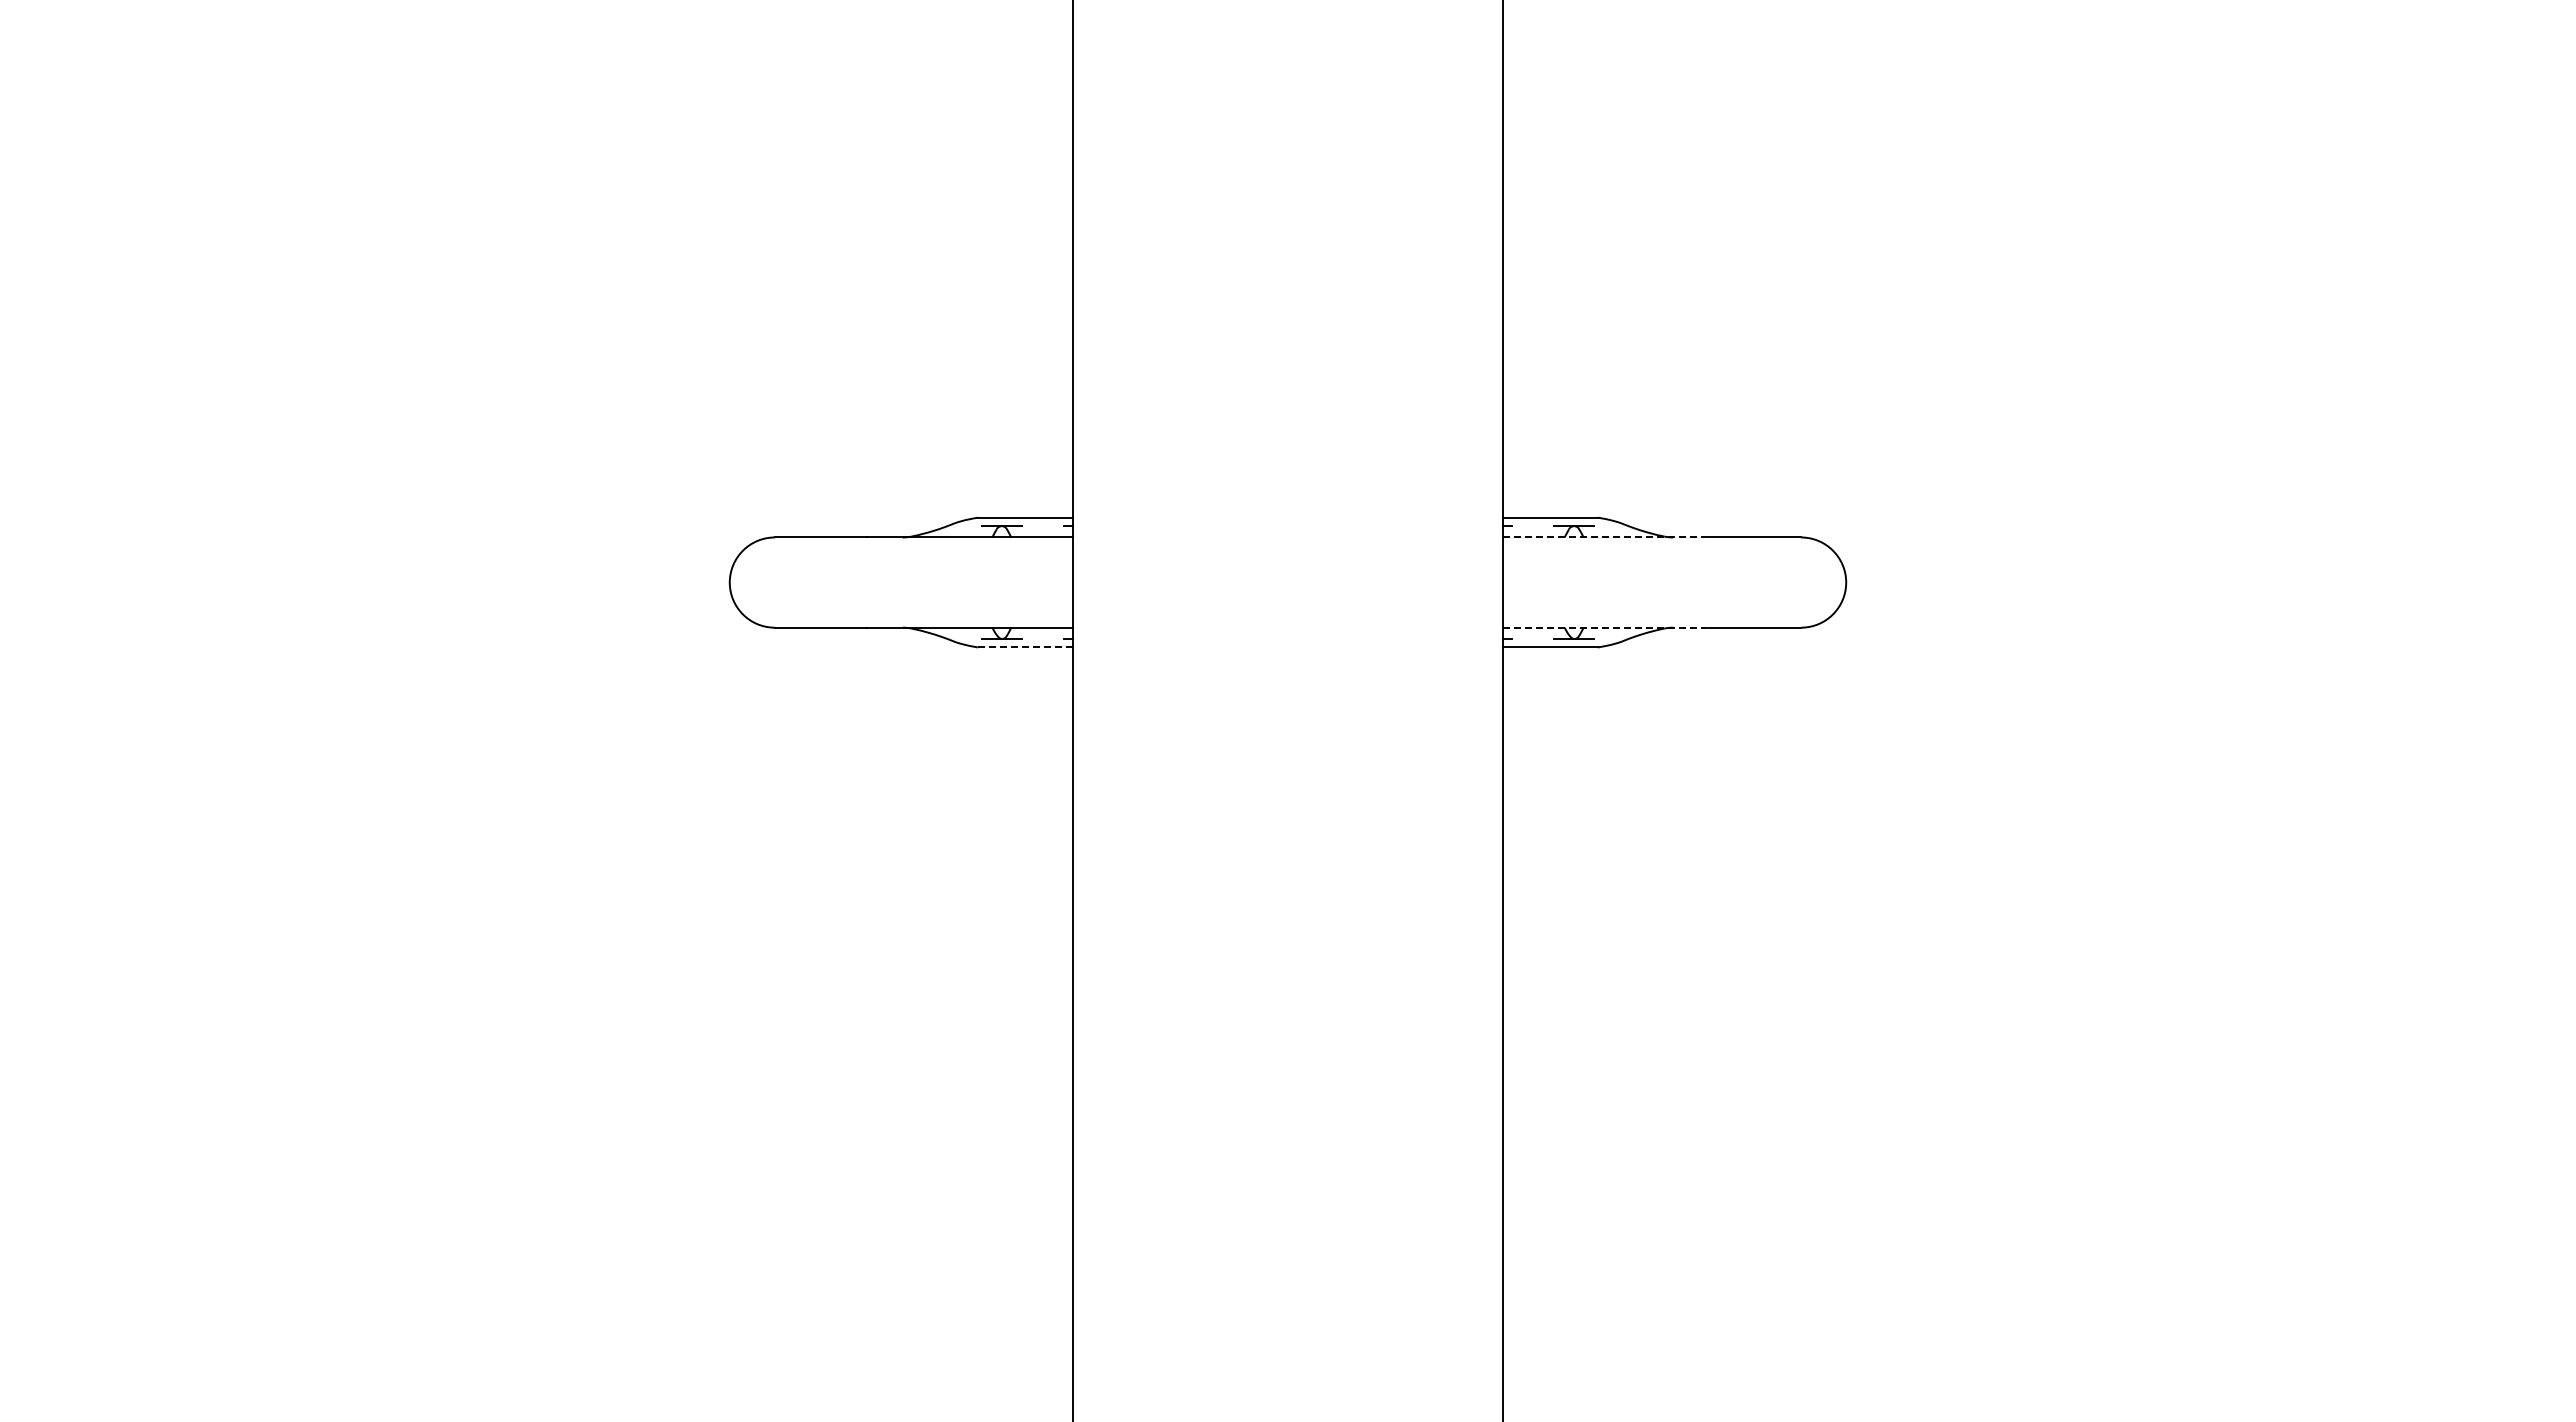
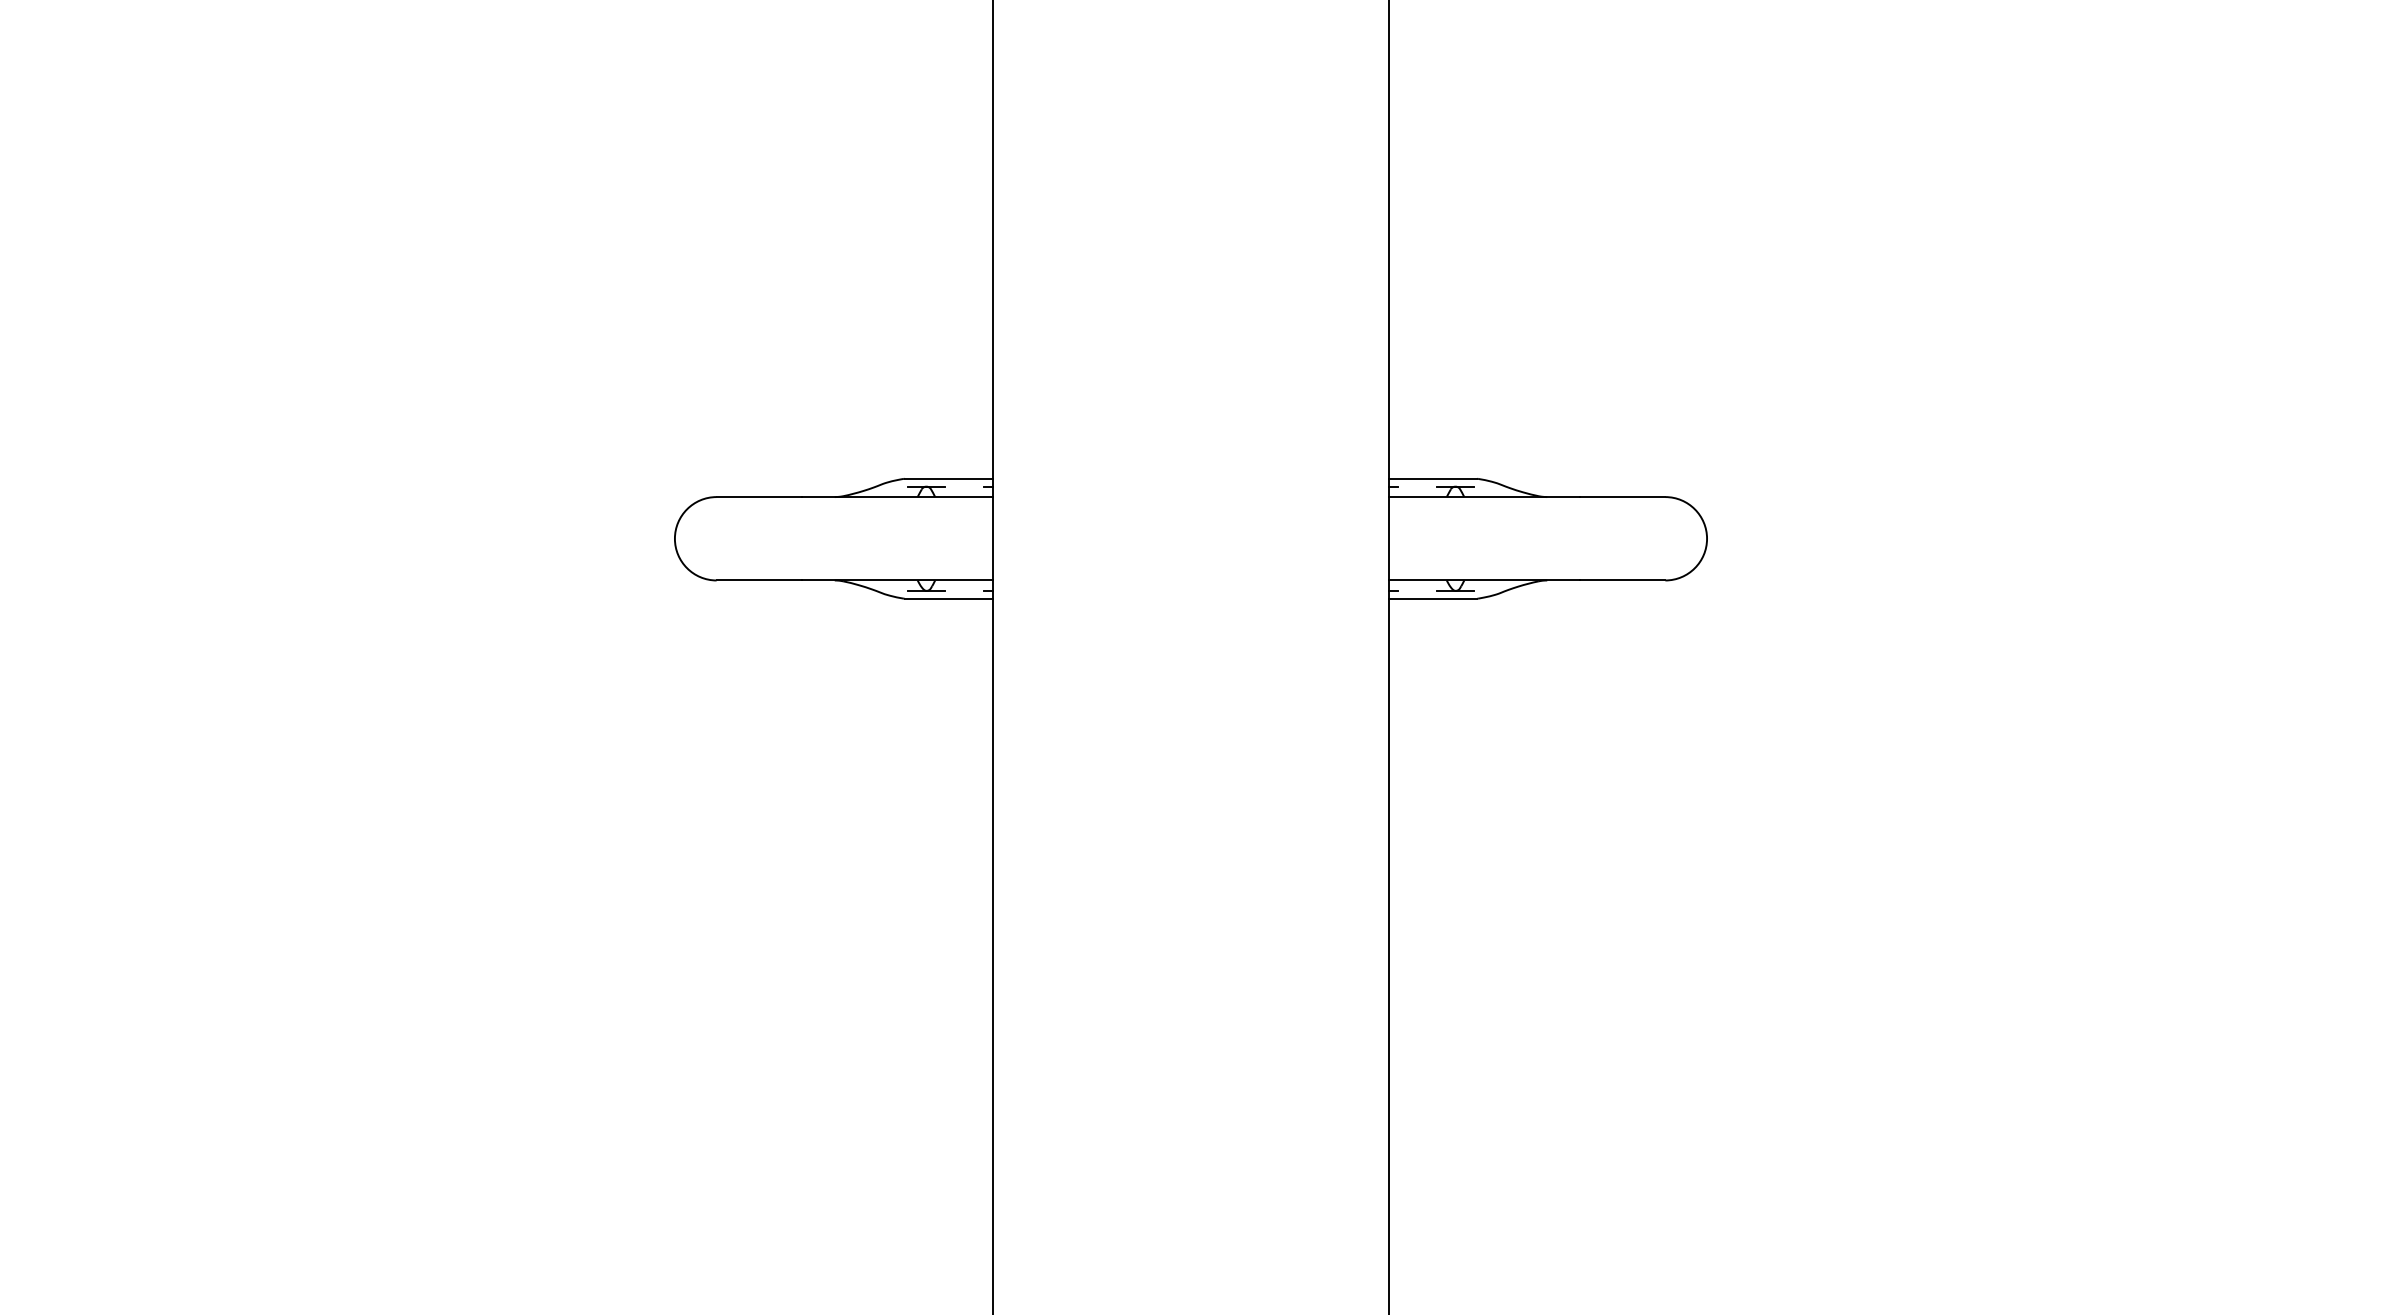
line: (1606, 537) -> (1485, 497), dashed -> solid
line: (1606, 627) -> (1485, 580), dashed -> solid
line: (1025, 647) -> (948, 598), dashed -> solid

